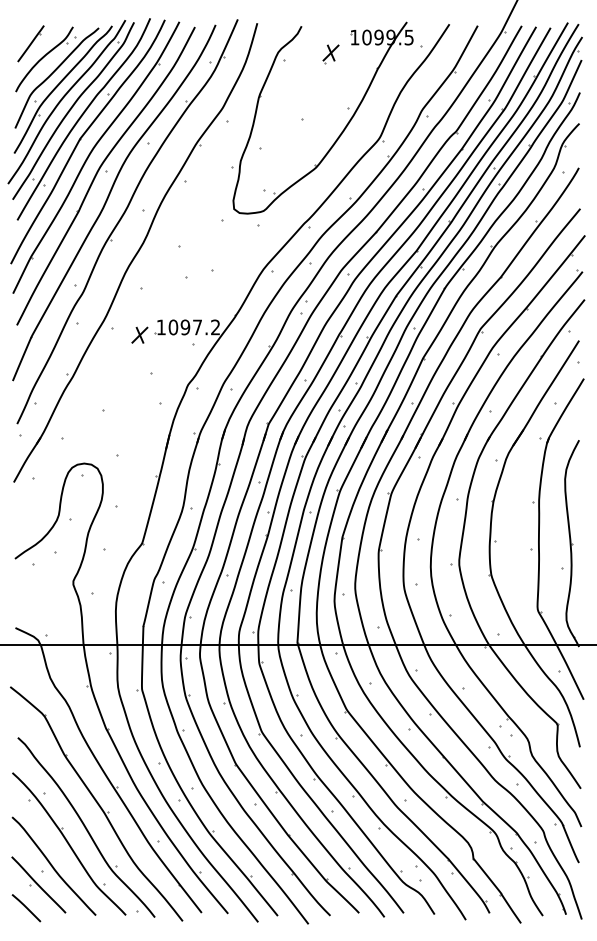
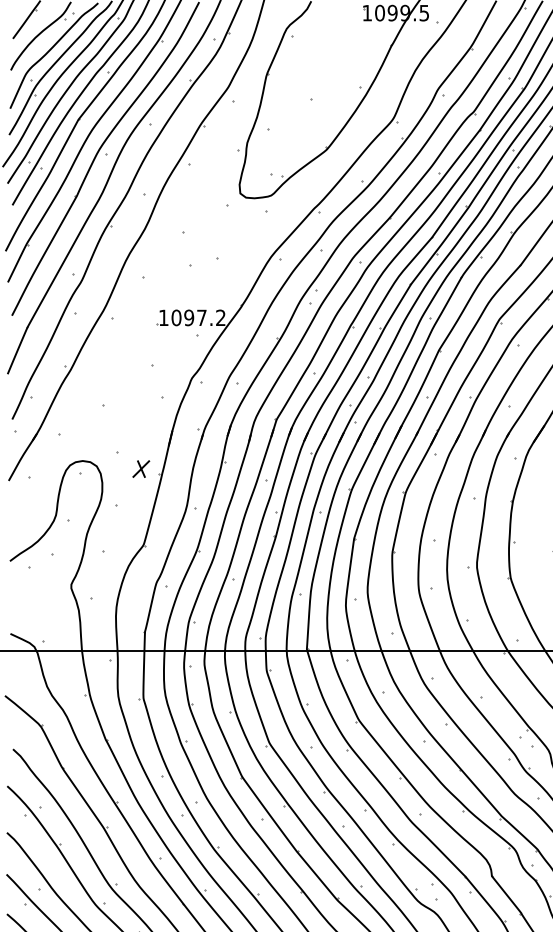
part: (330, 54) -> (341, 30), removed
part: (139, 334) -> (140, 468), moved

